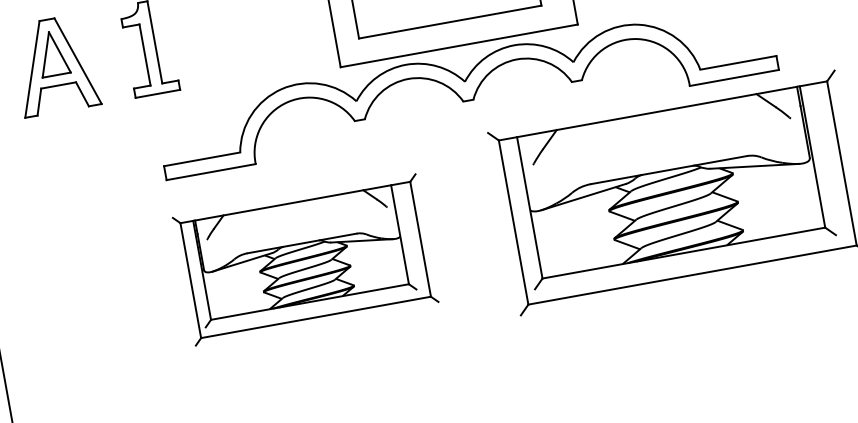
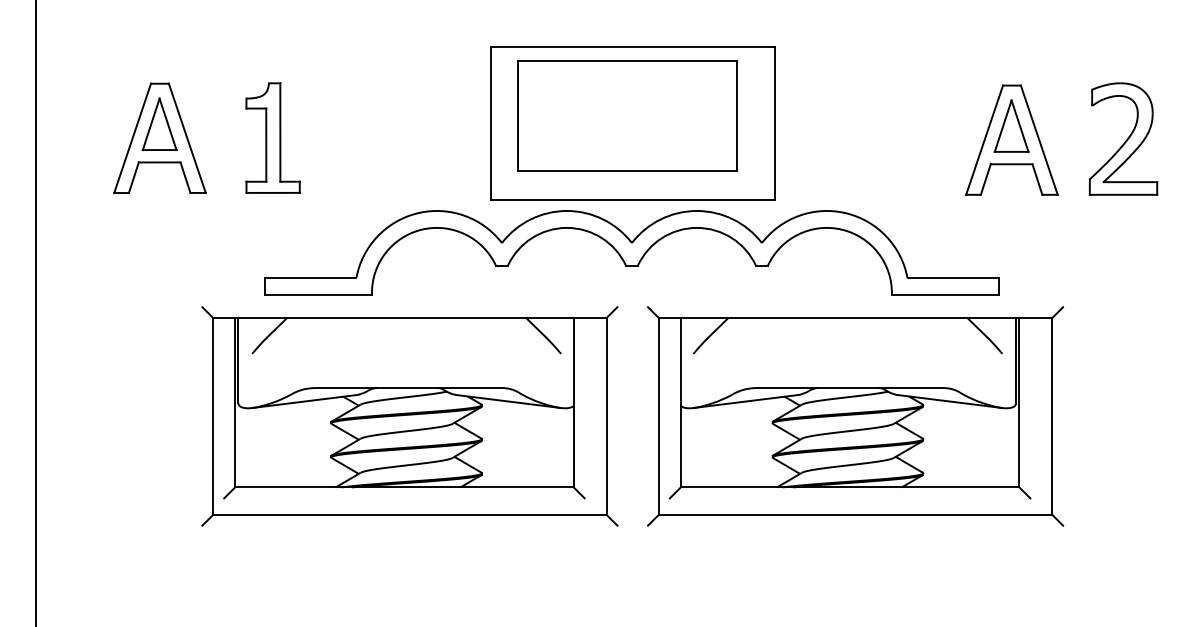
part: (305, 260) -> (409, 416), size x1.43

